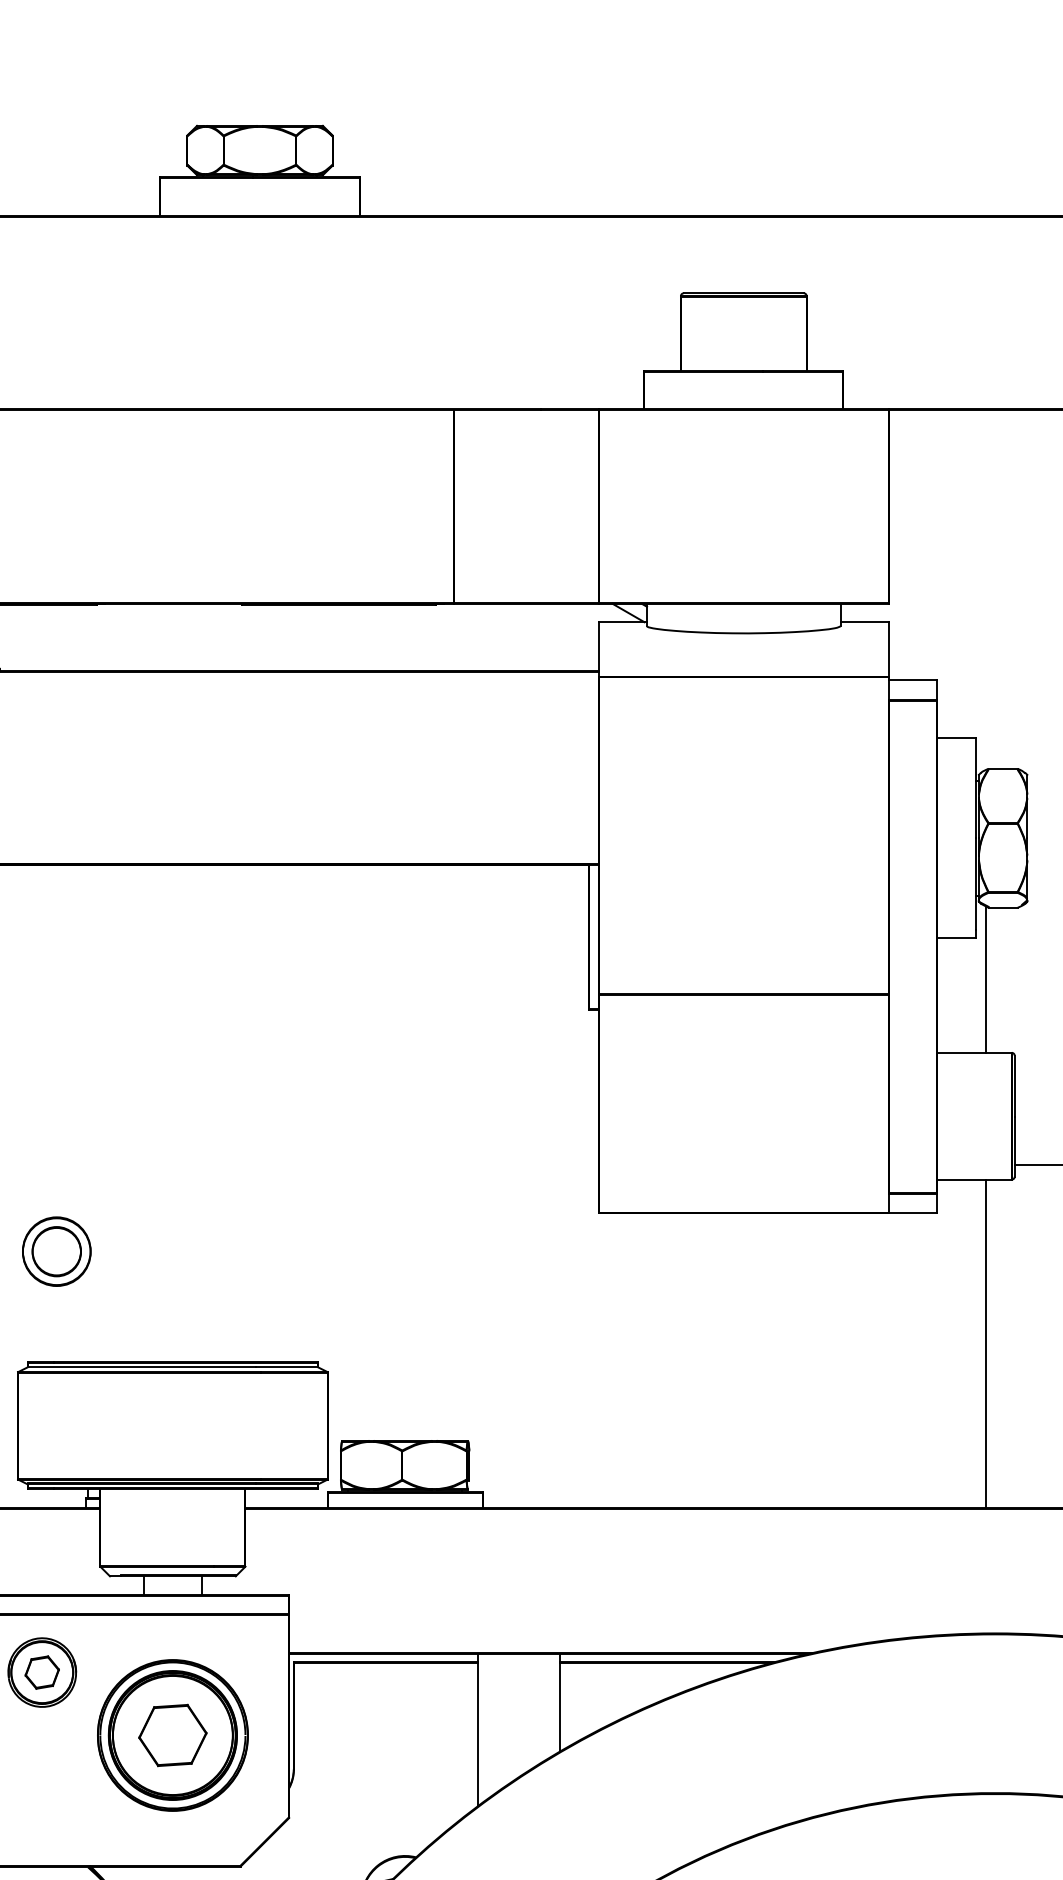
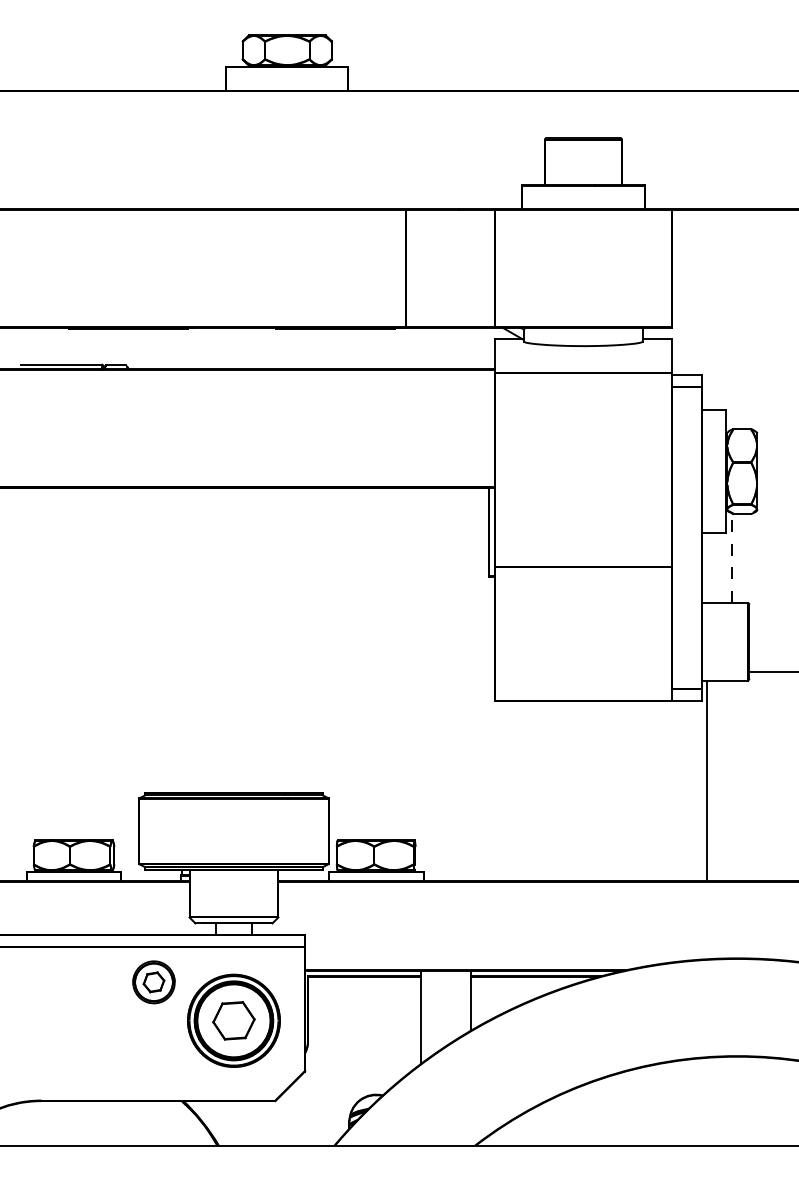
line: (985, 980) -> (731, 558), solid -> dashed
part: (56, 1251) -> (162, 724), removed
line: (985, 1342) -> (706, 780), moved

